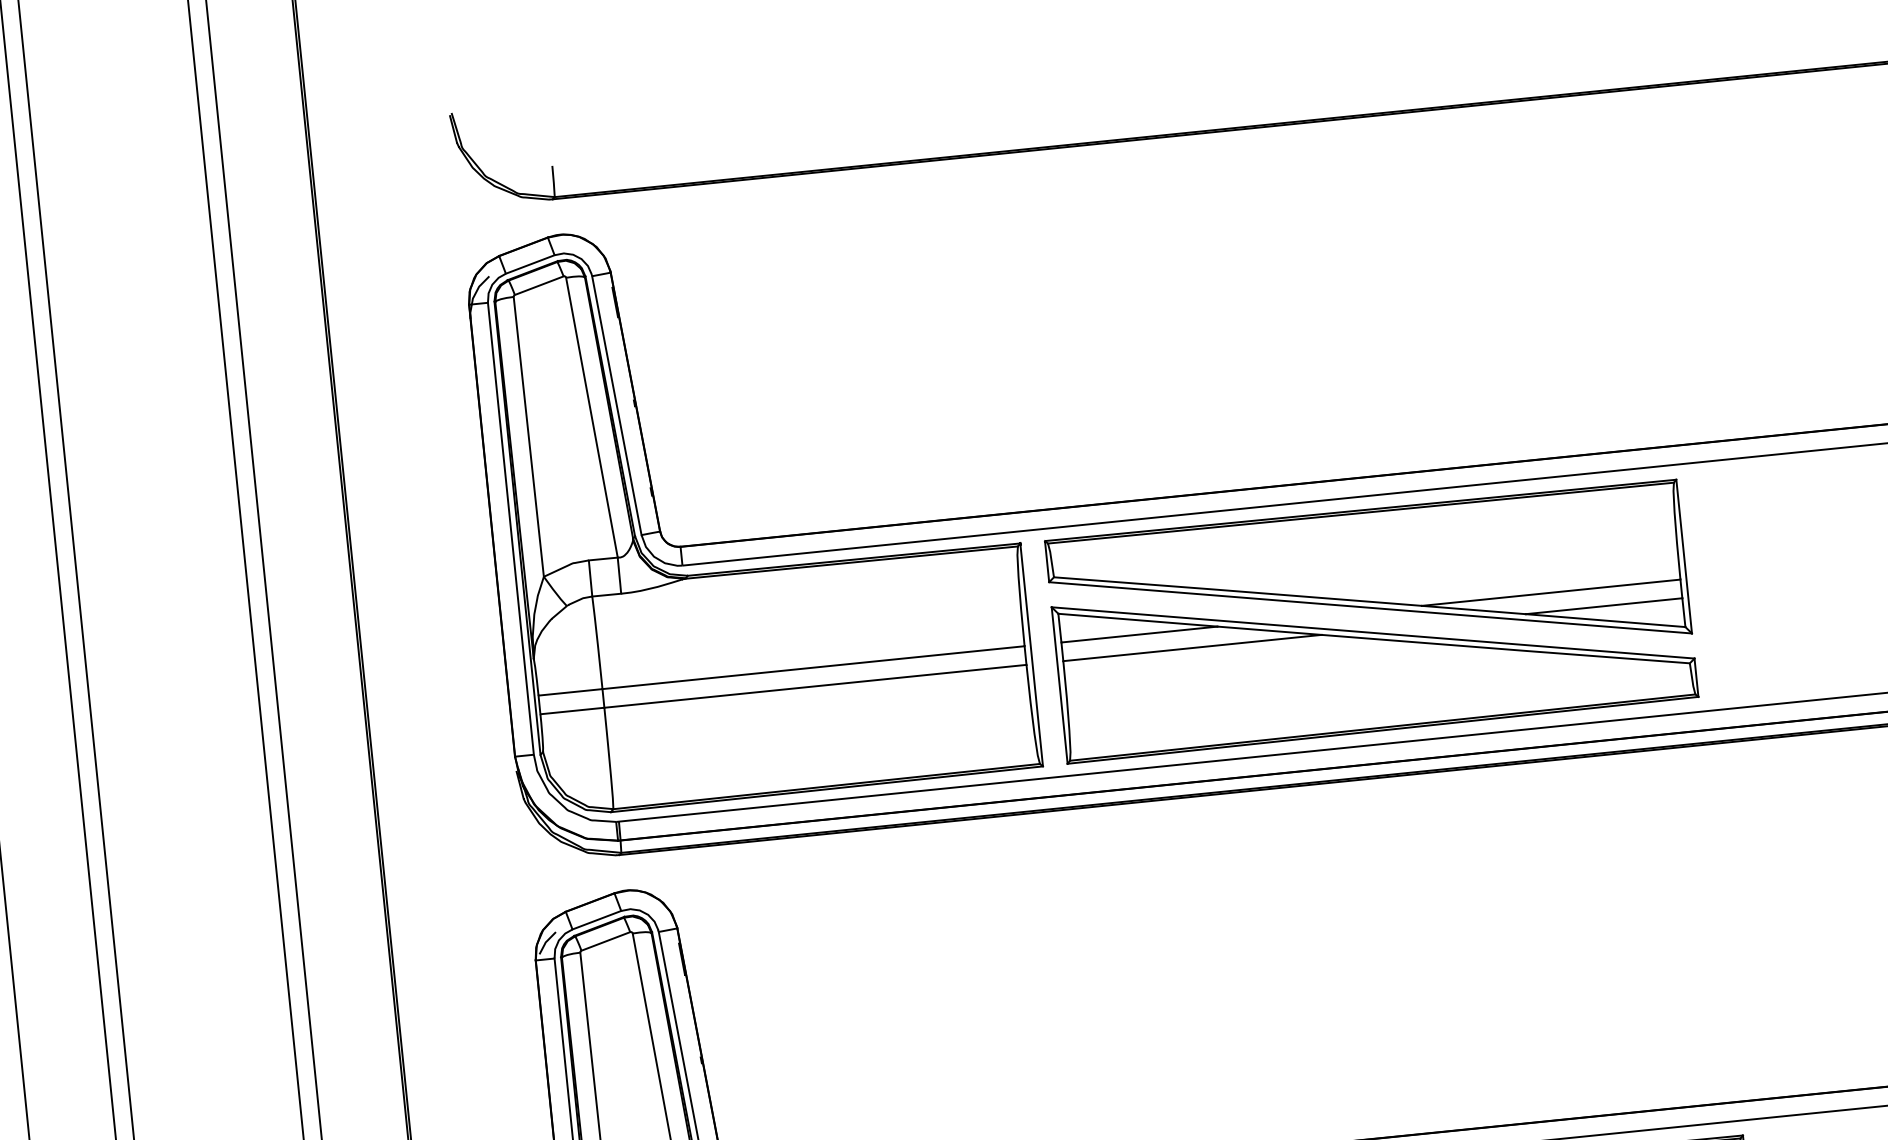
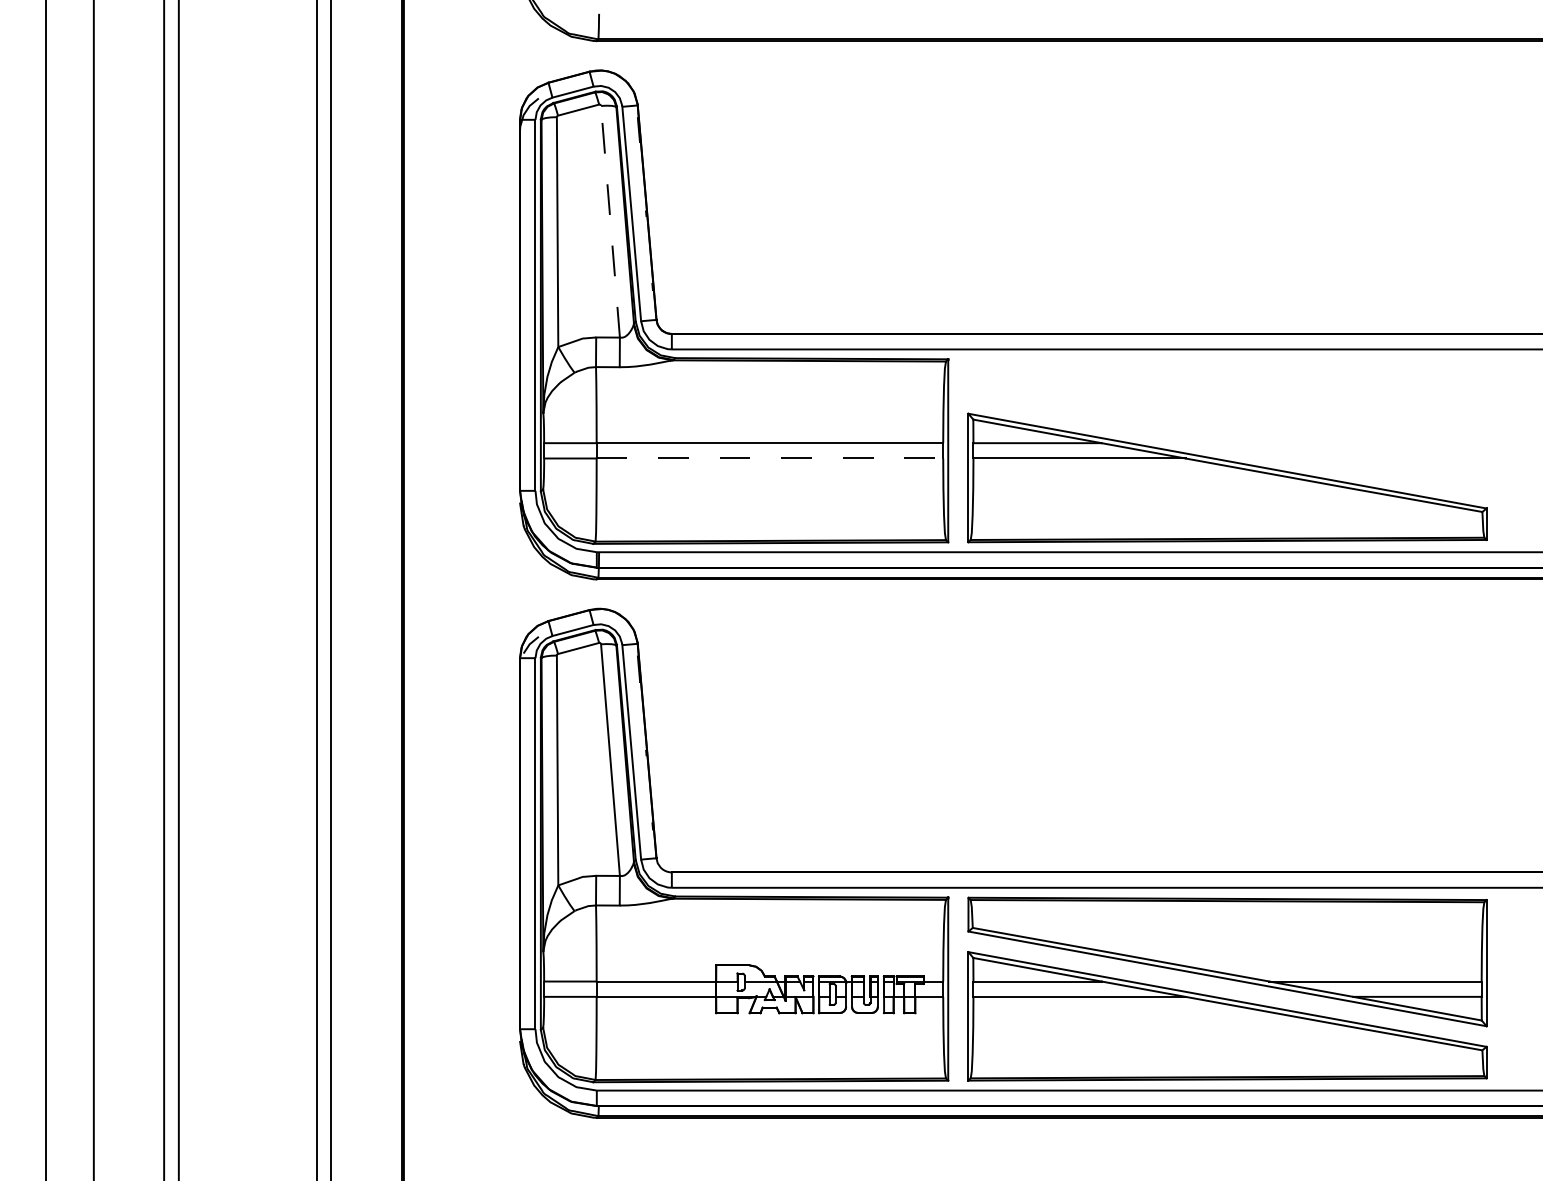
line: (591, 417) -> (610, 221), solid -> dashed
part: (1368, 587) -> (1227, 423), removed
line: (816, 686) -> (770, 458), solid -> dashed

